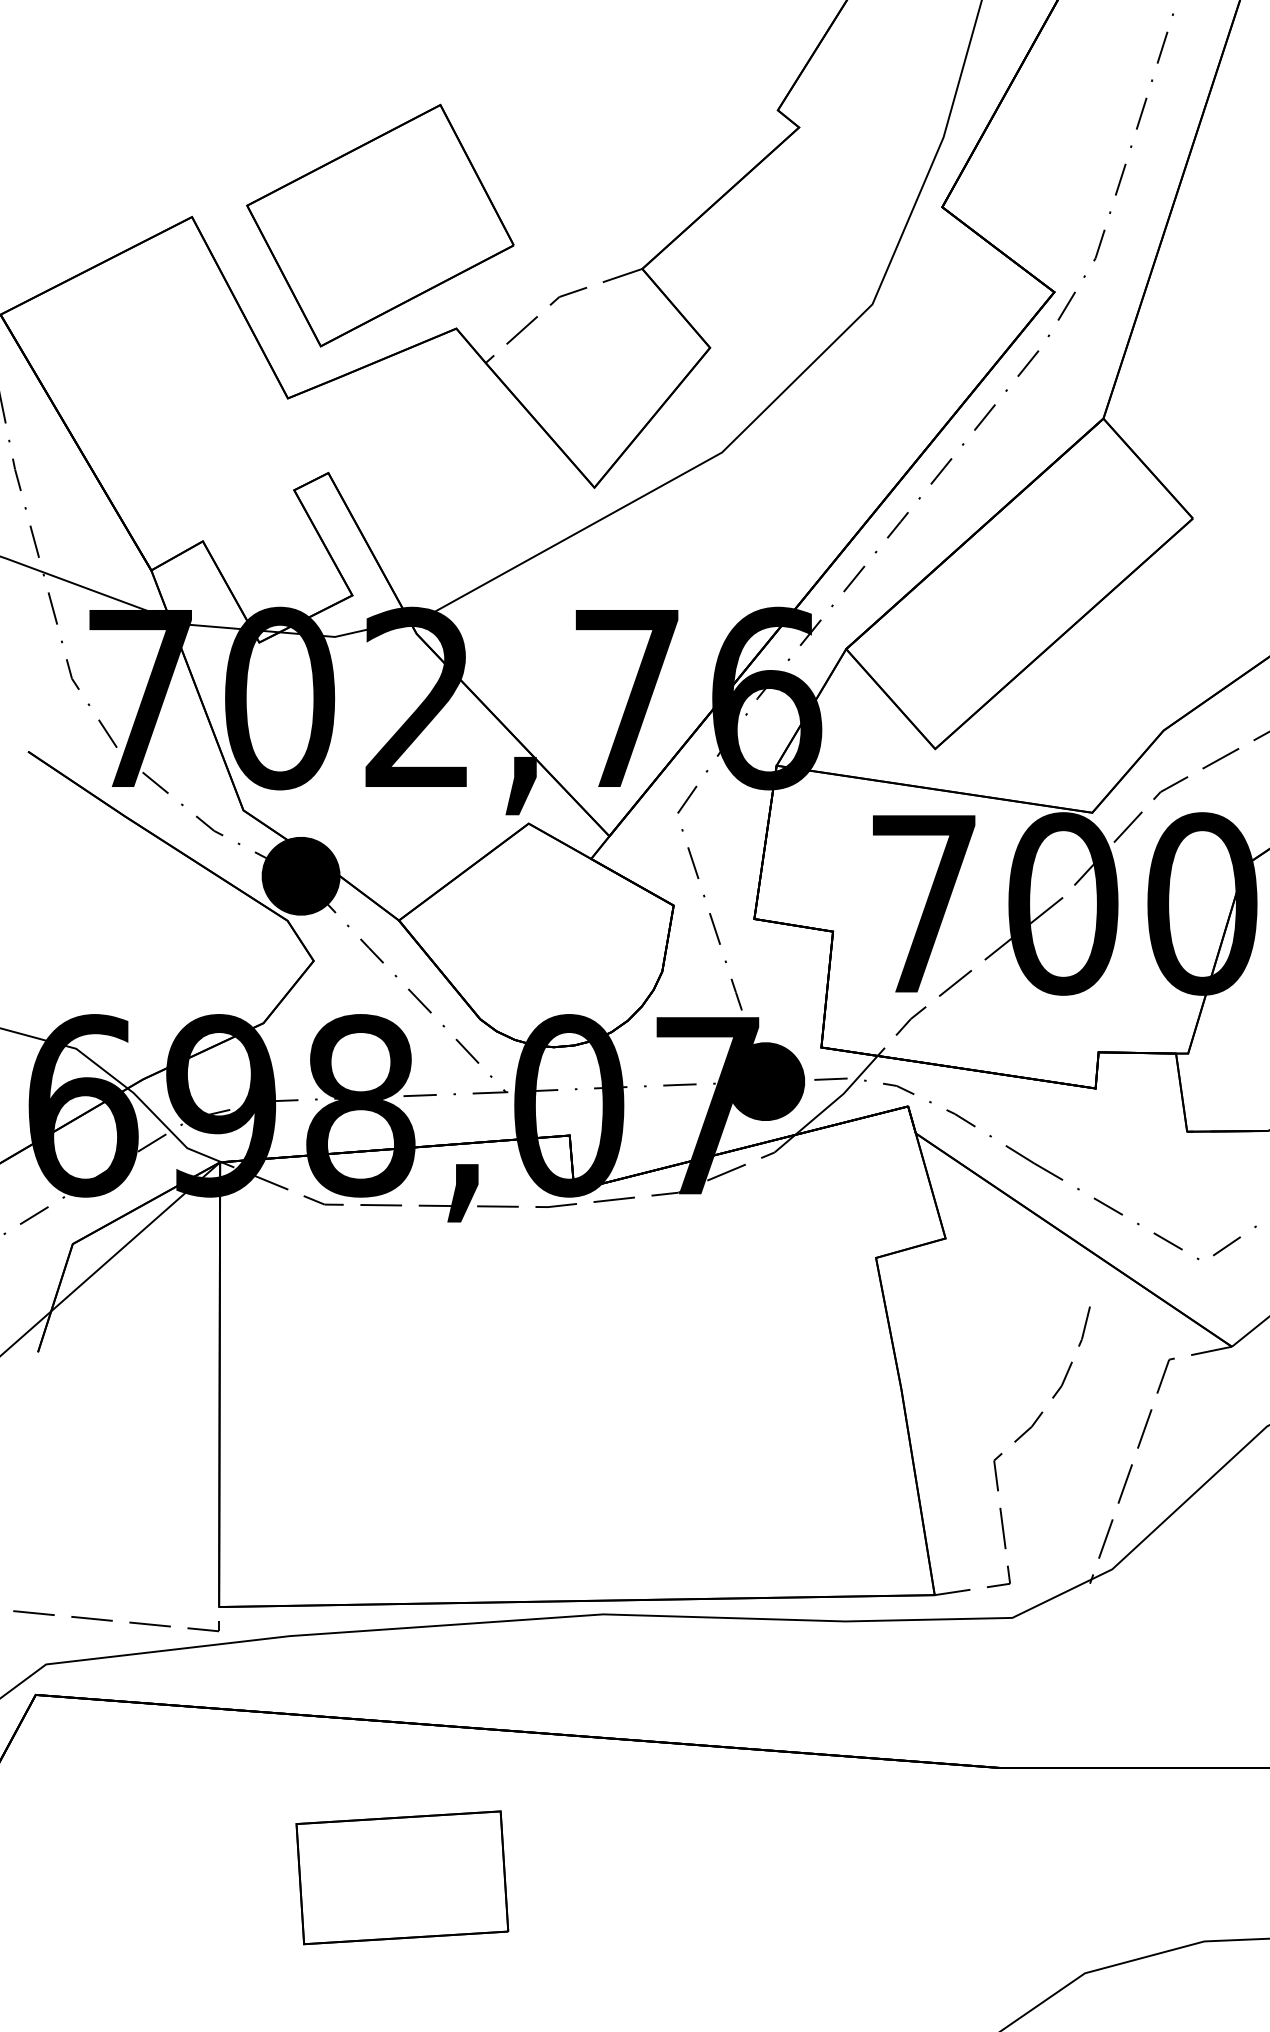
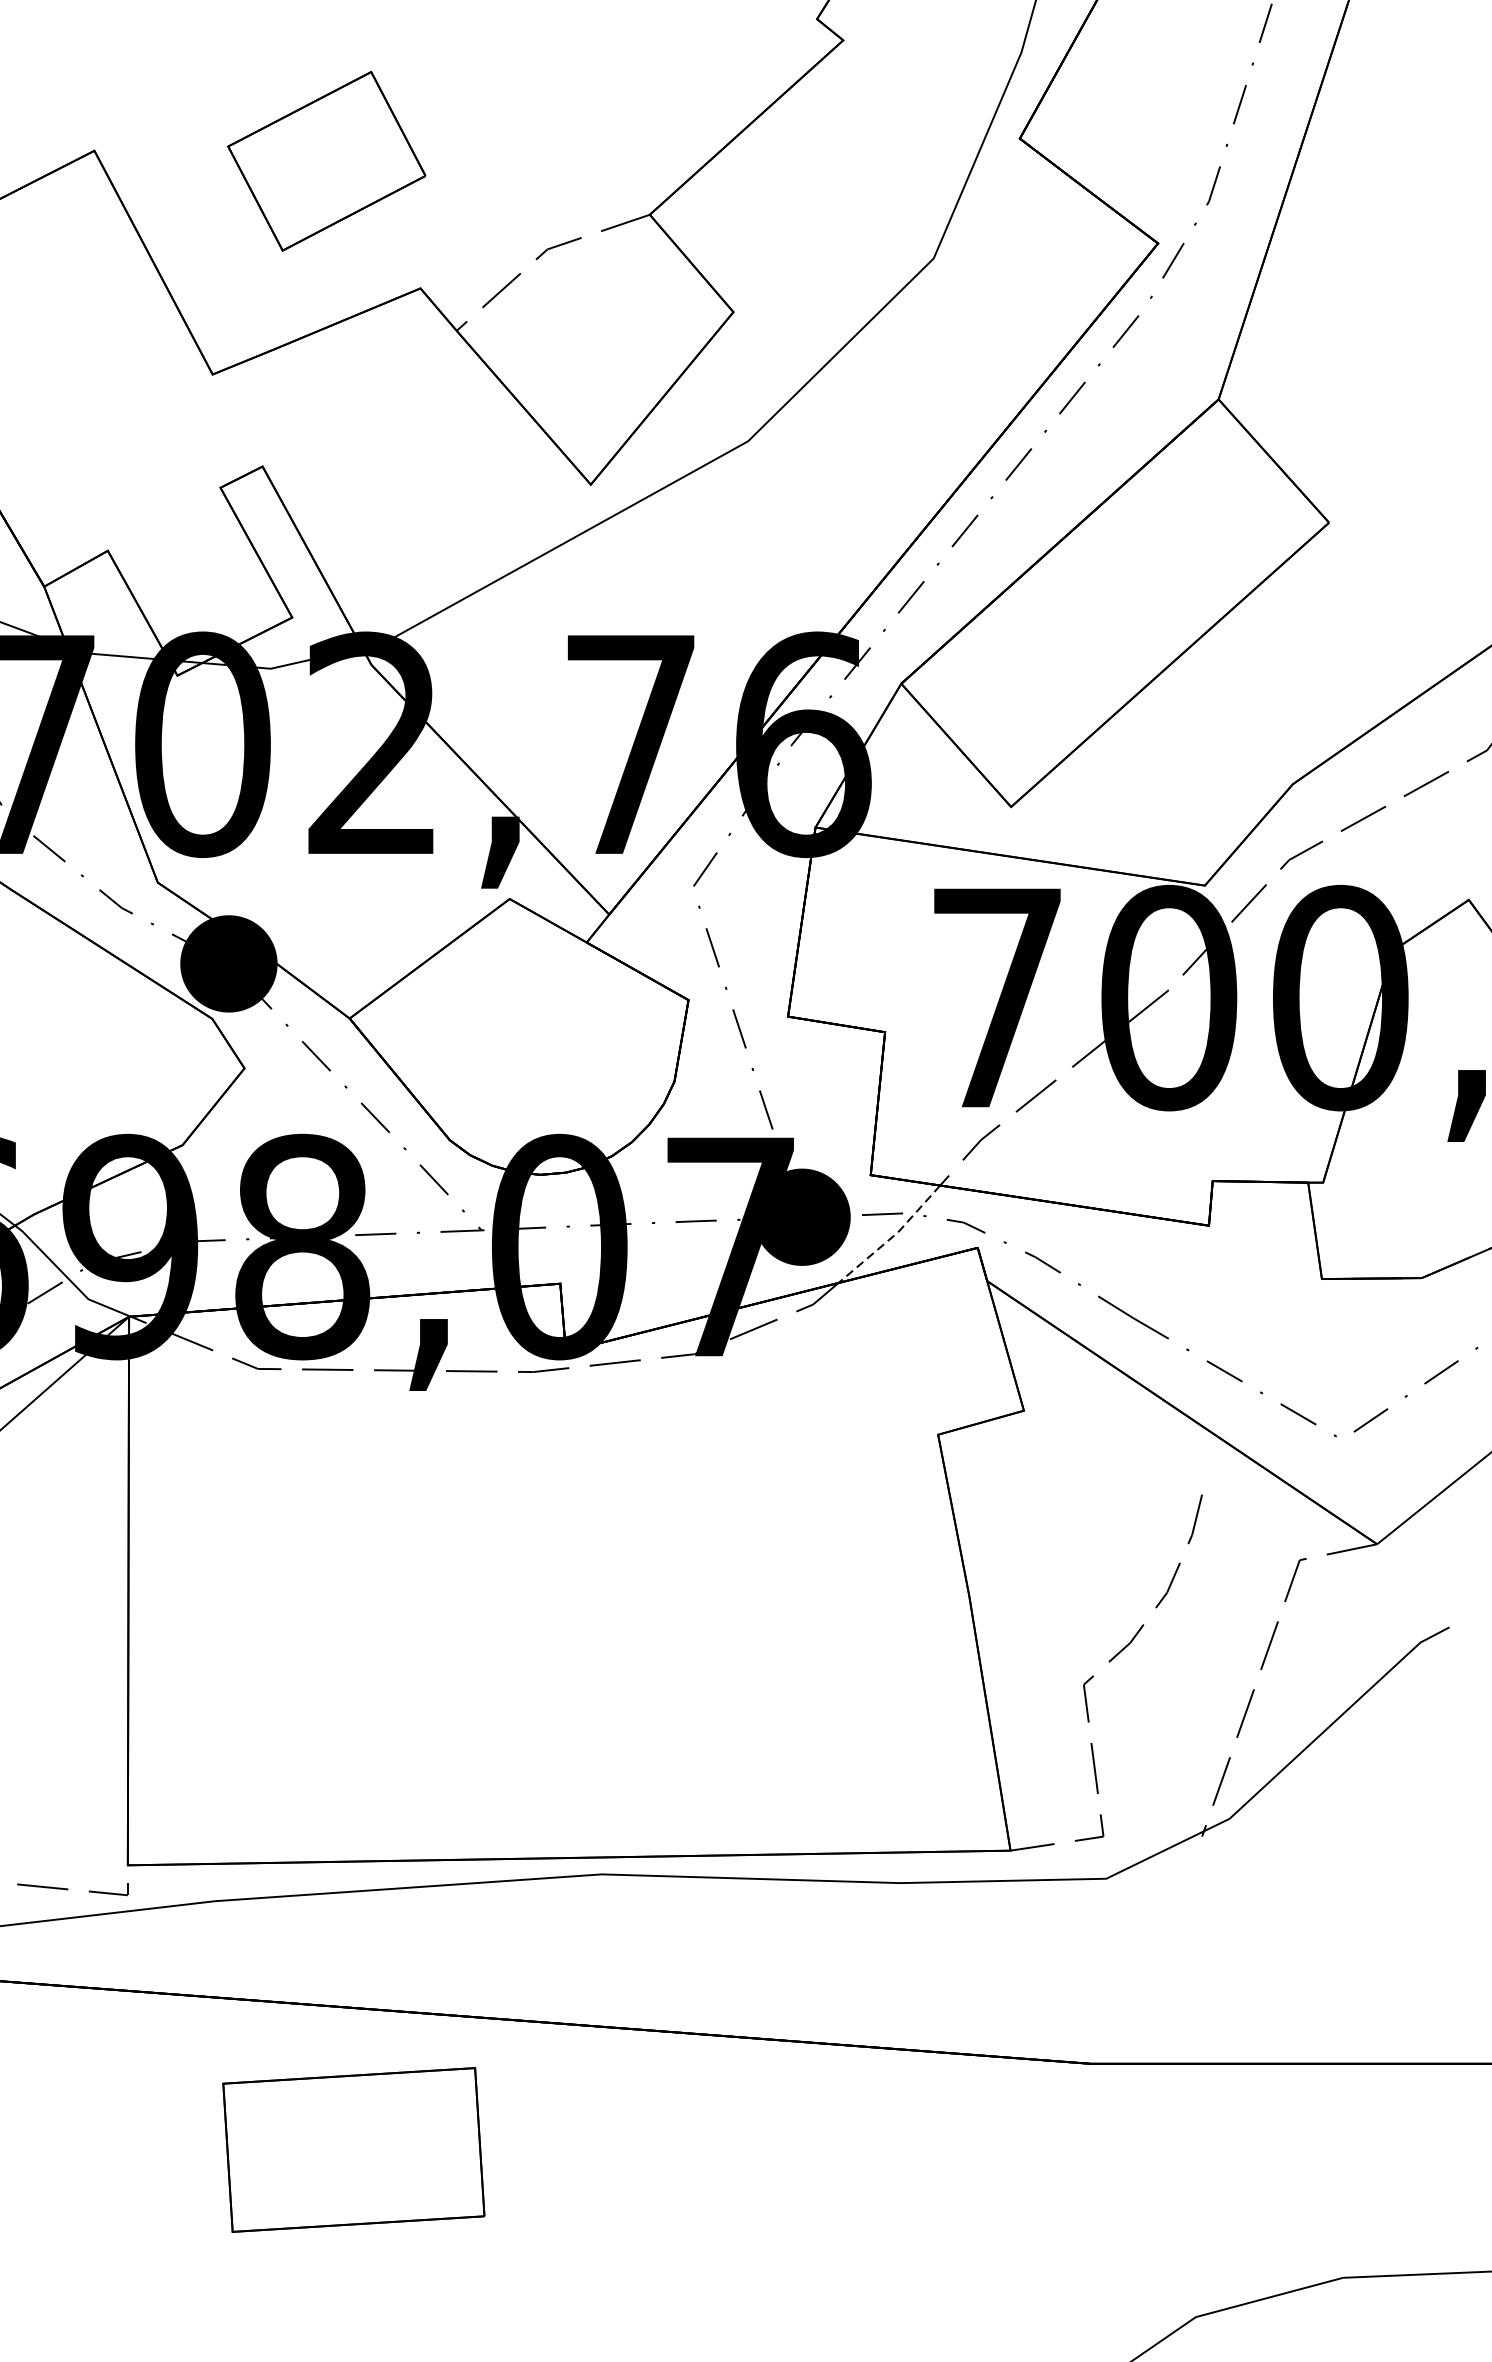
part: (380, 225) -> (326, 161), size x0.6
line: (839, 1097) -> (893, 1236), solid -> dashed
part: (402, 1877) -> (354, 2149), moved

